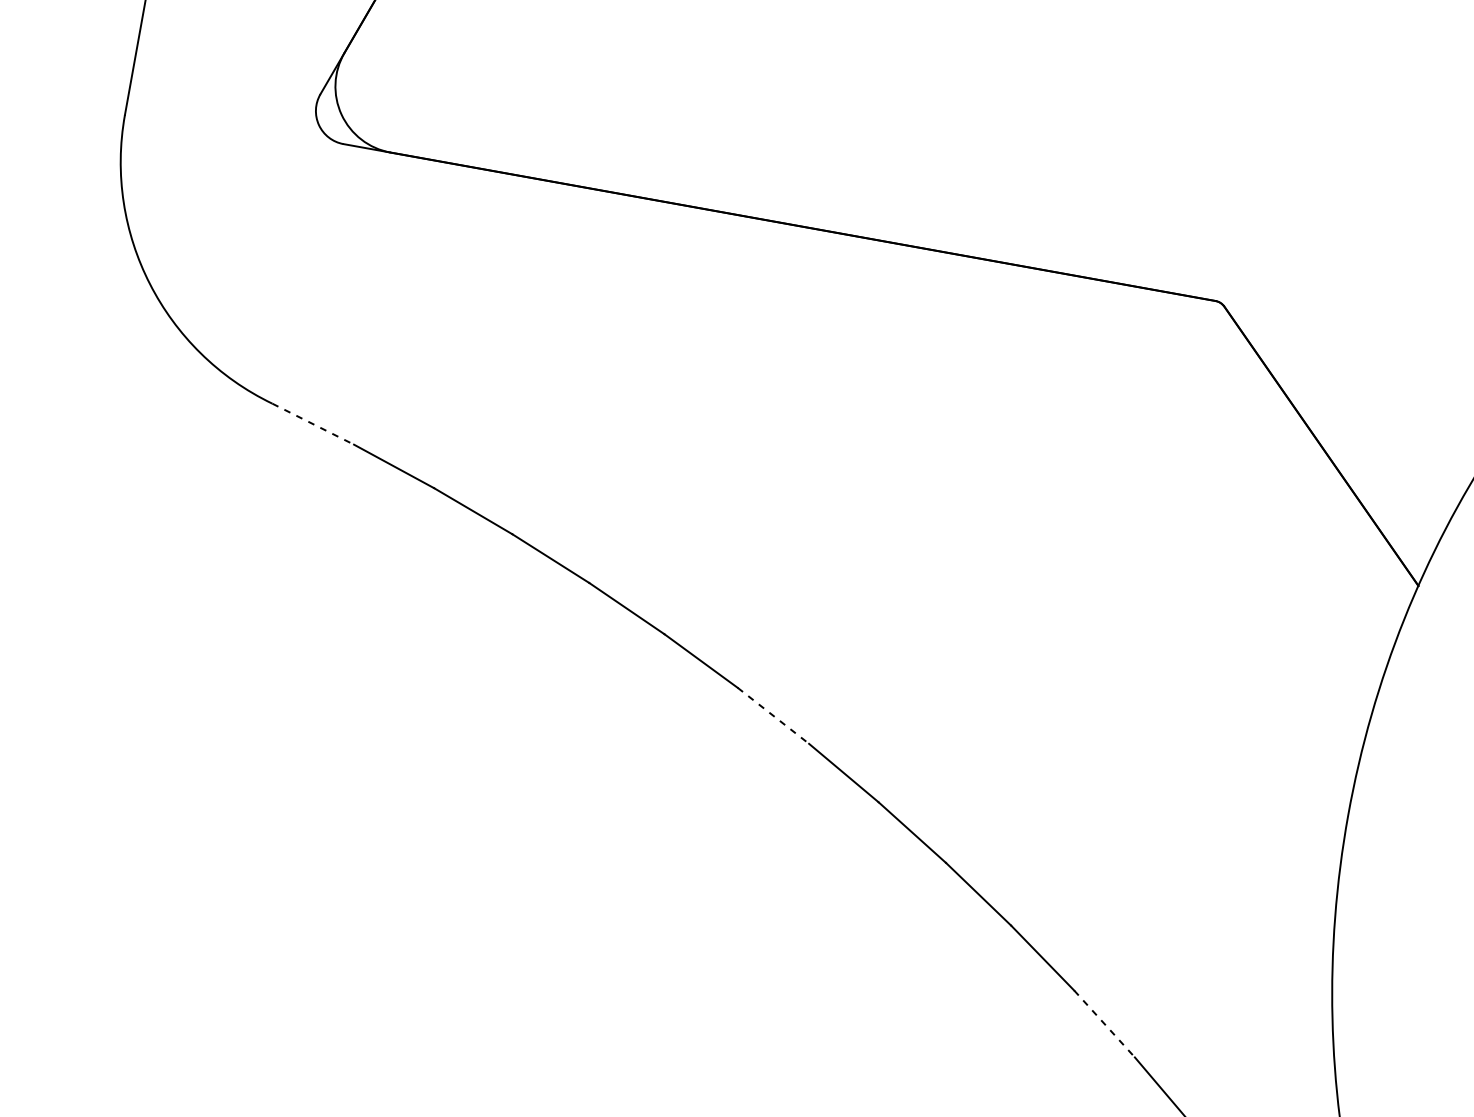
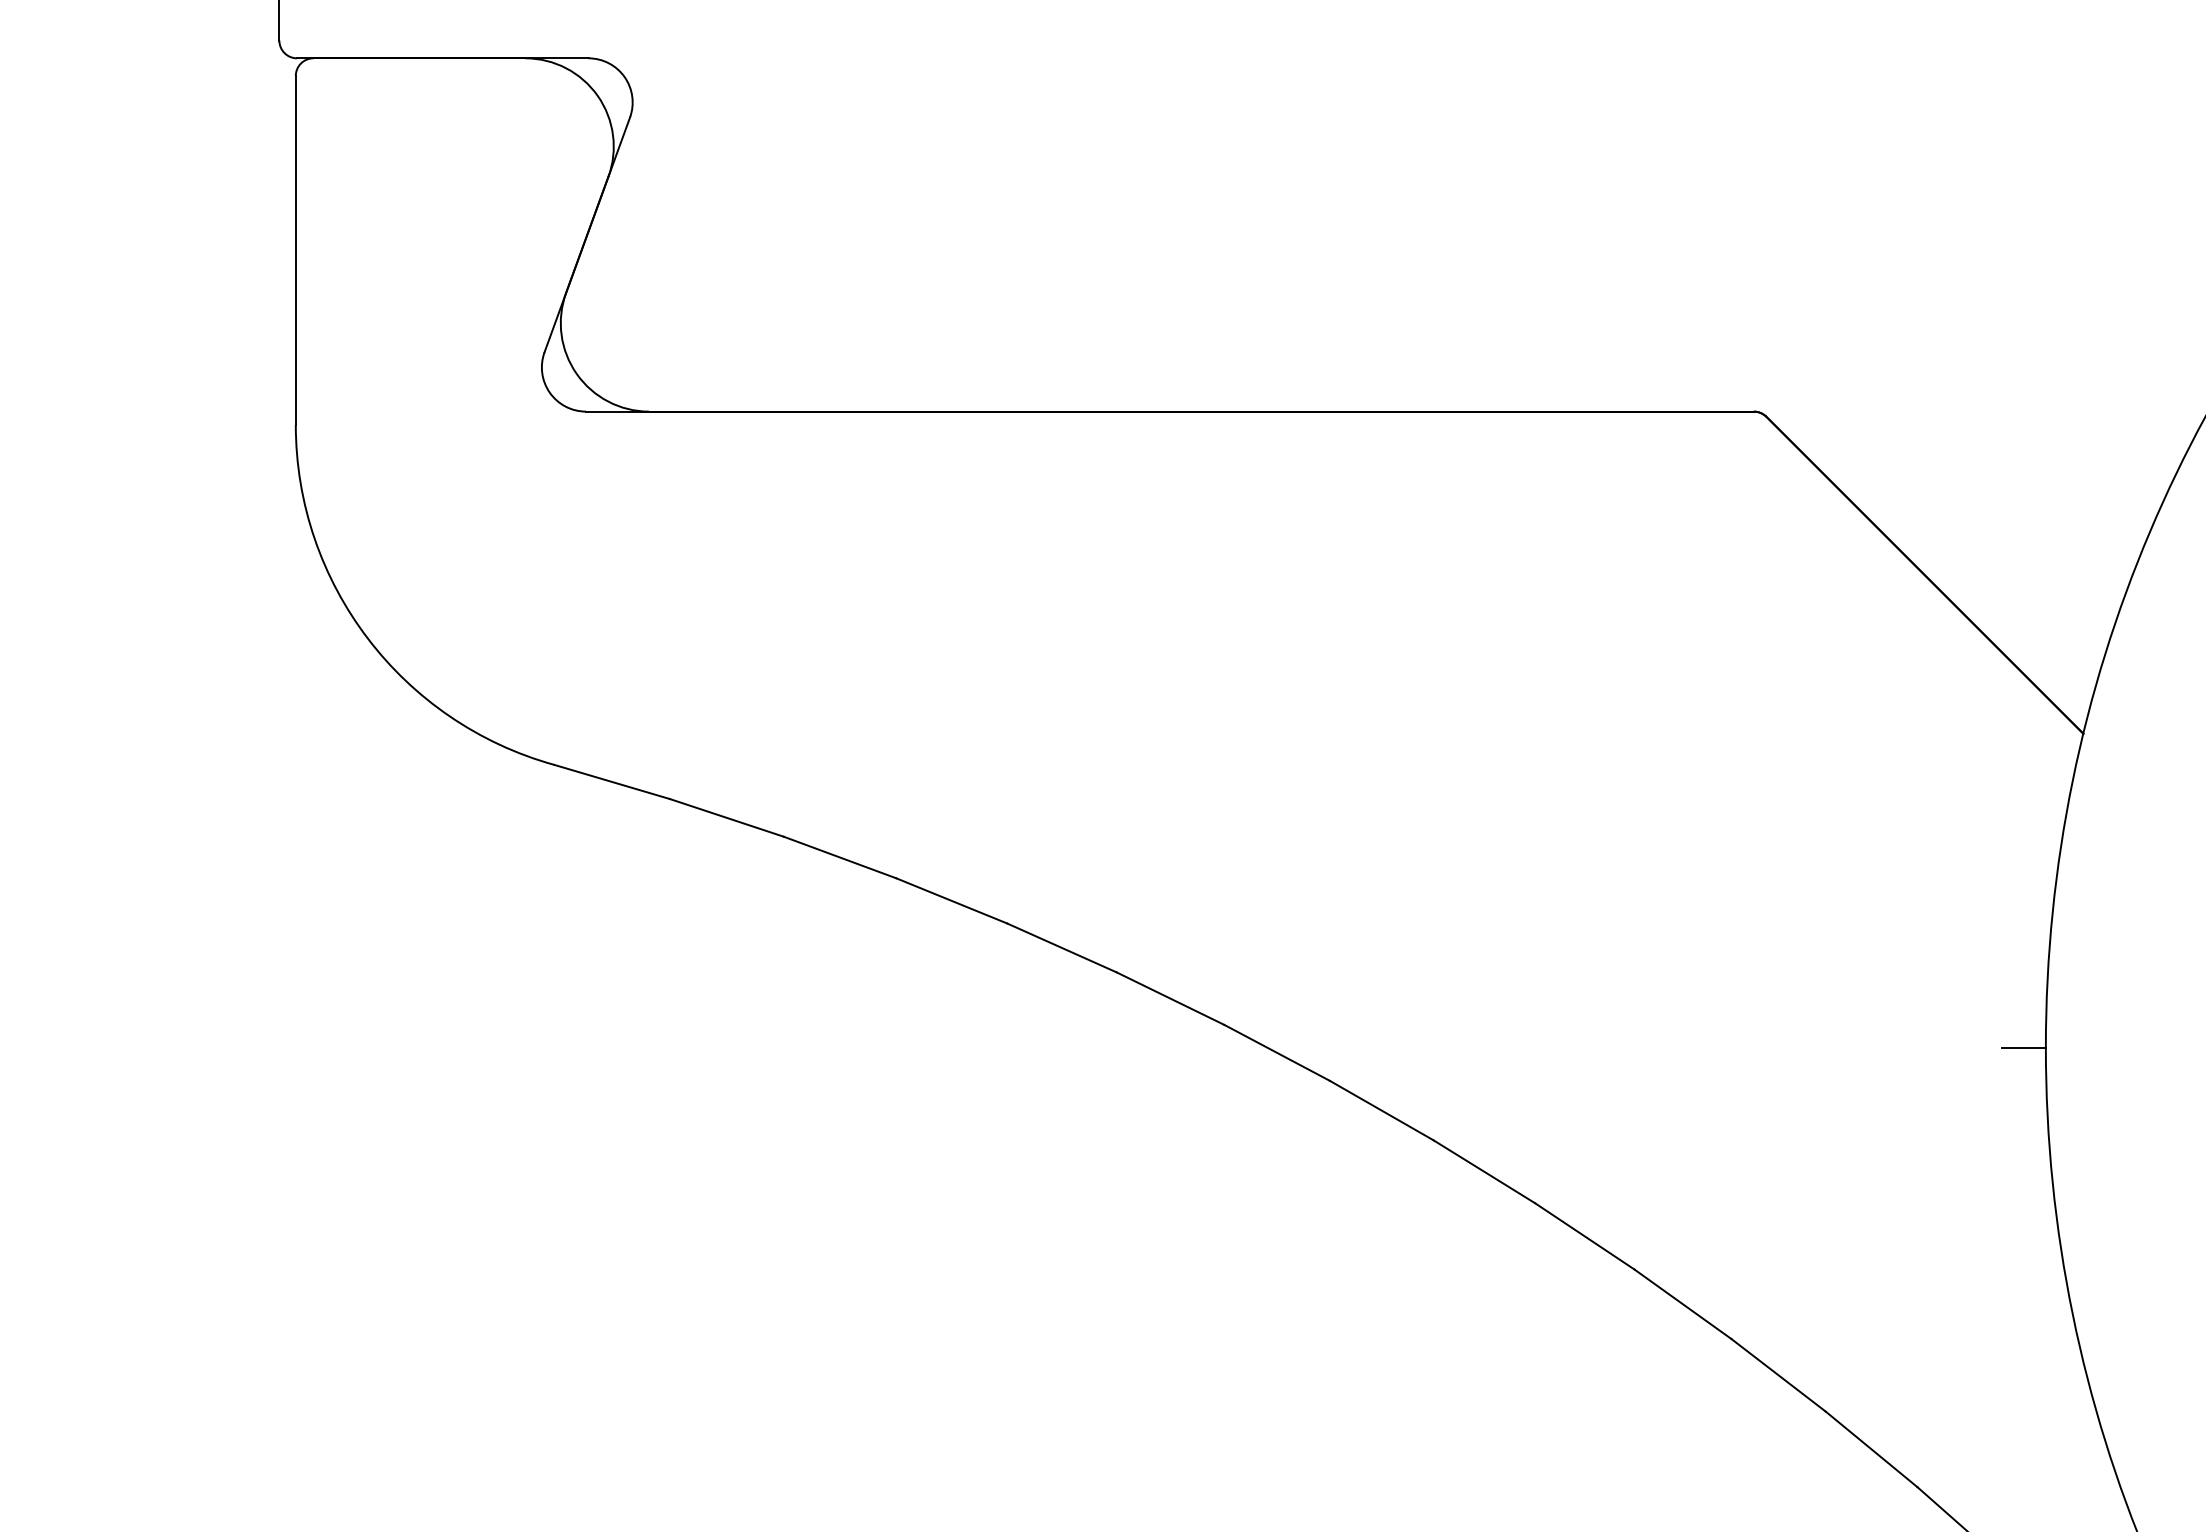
line: (313, 424) -> (612, 782), dashed -> solid
line: (773, 715) -> (1277, 1052), dashed -> solid
line: (1331, 812) -> (2023, 1047), added
line: (1104, 1024) -> (1778, 1375), dashed -> solid

